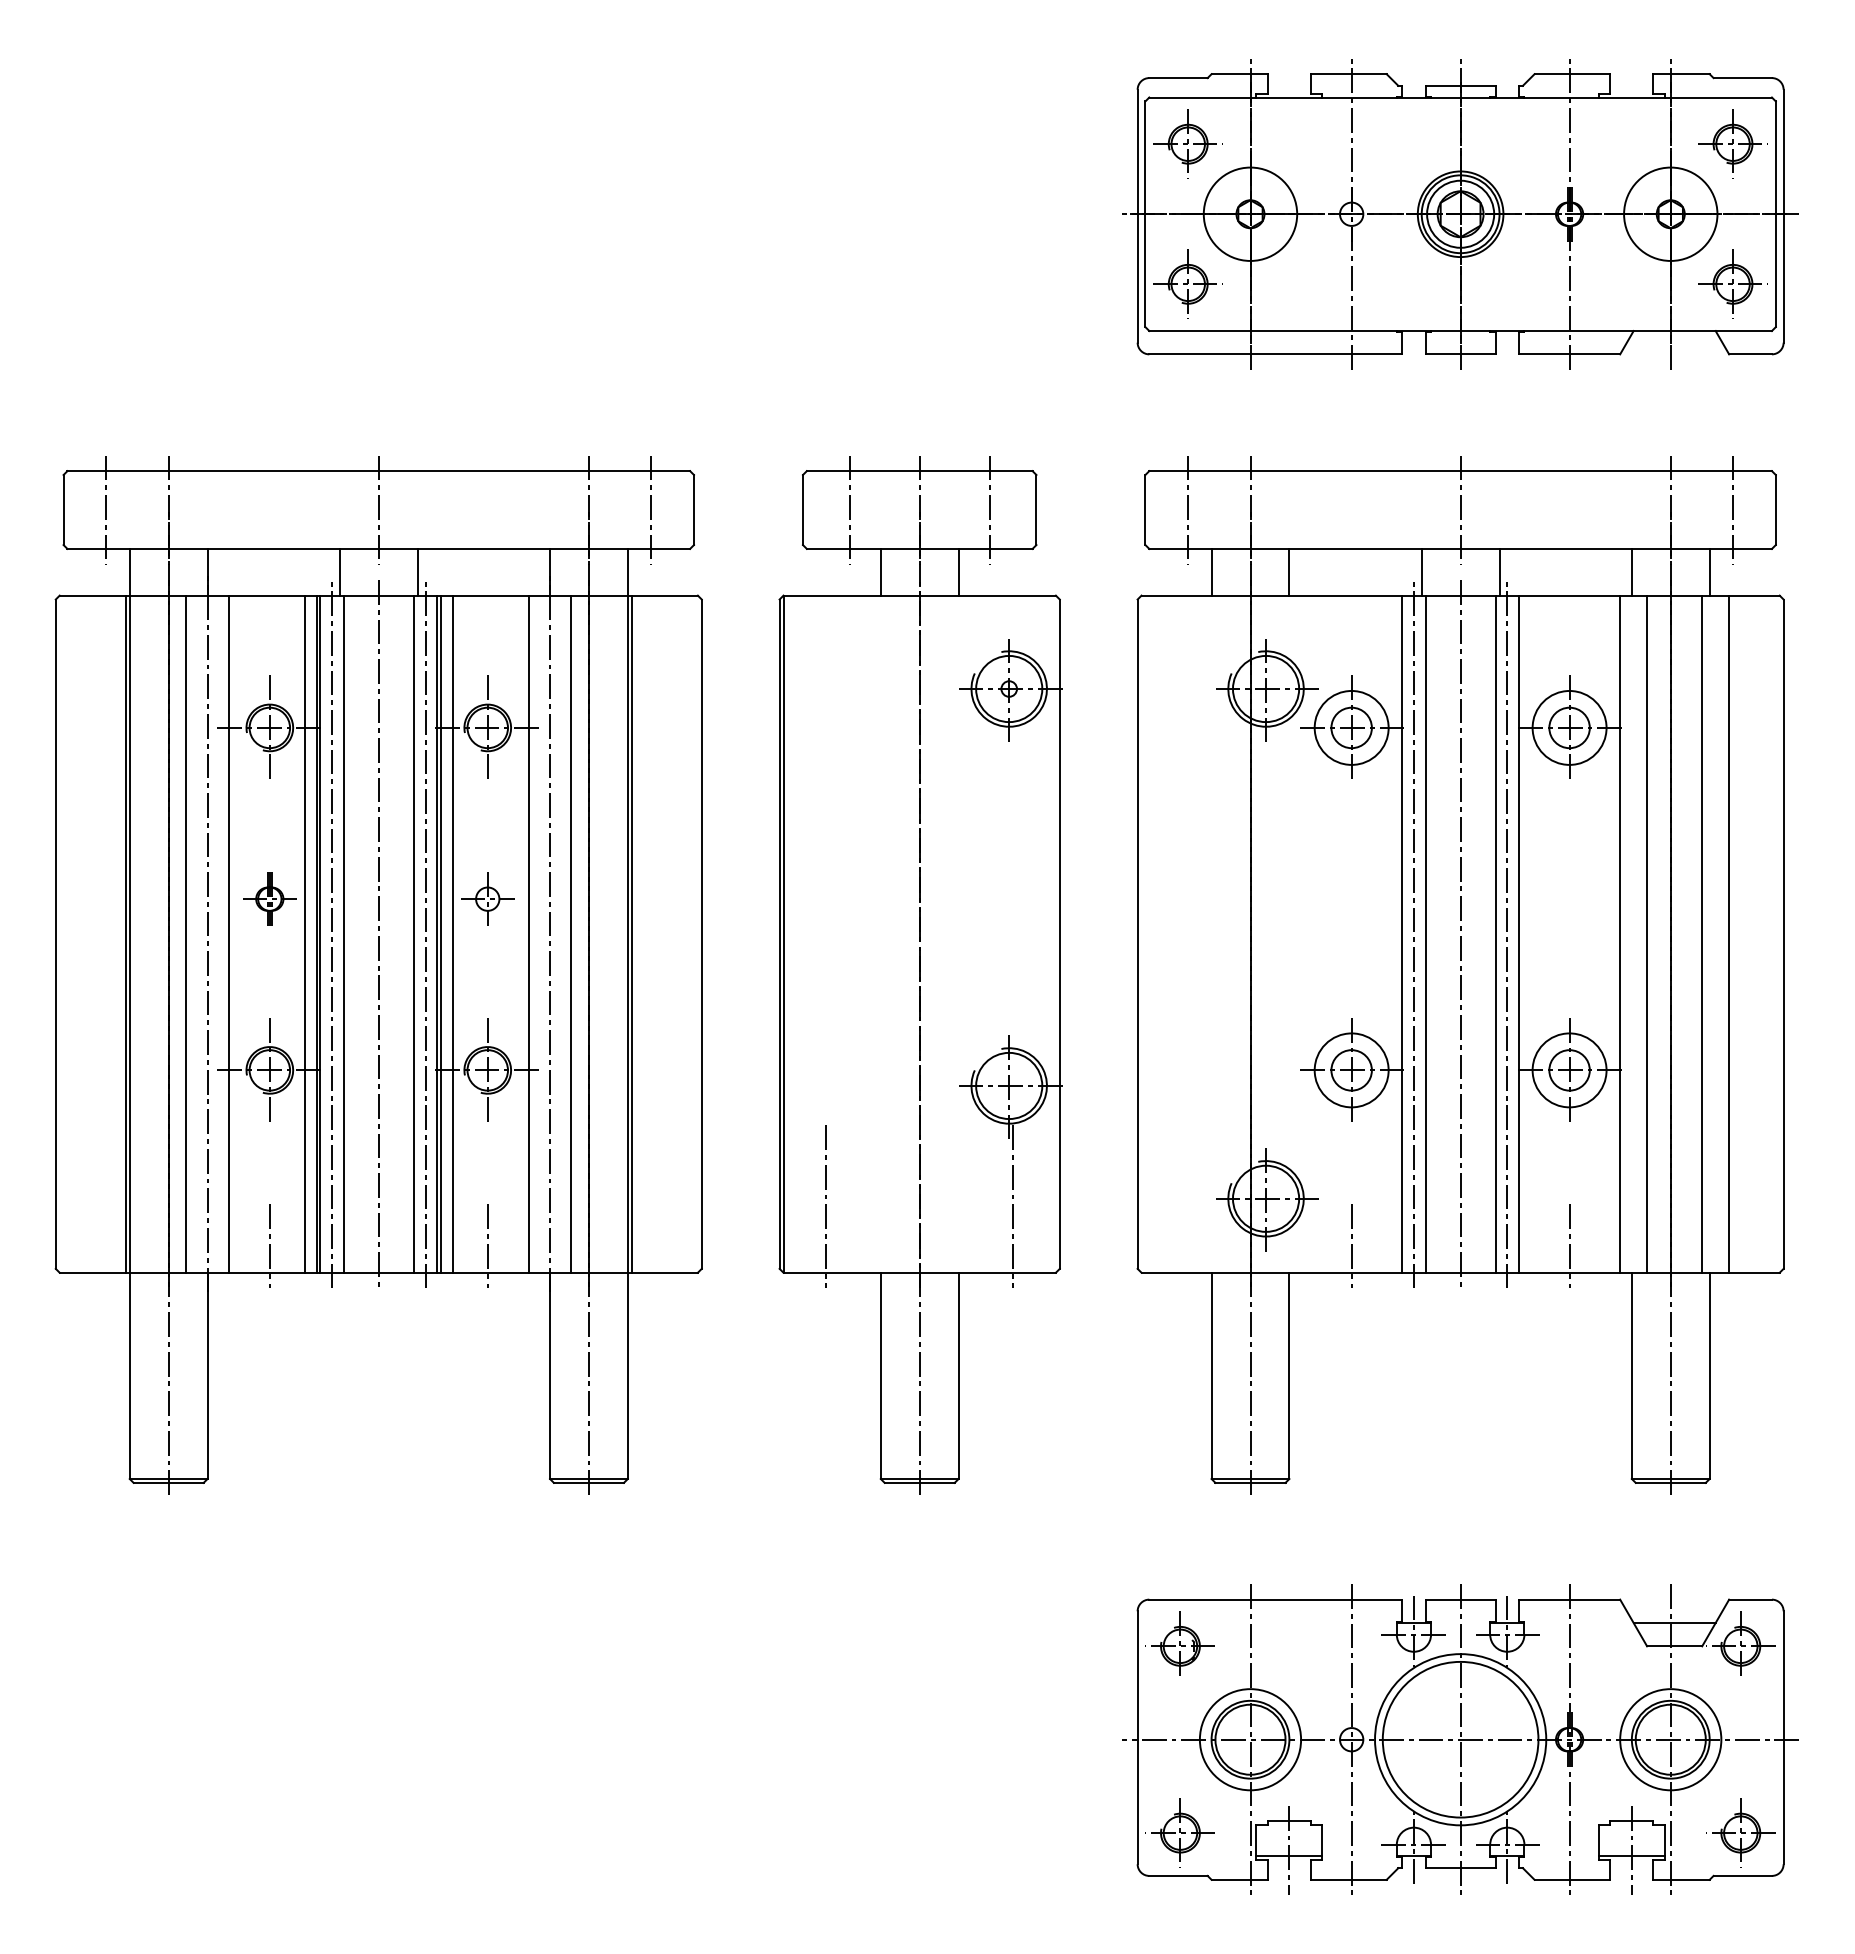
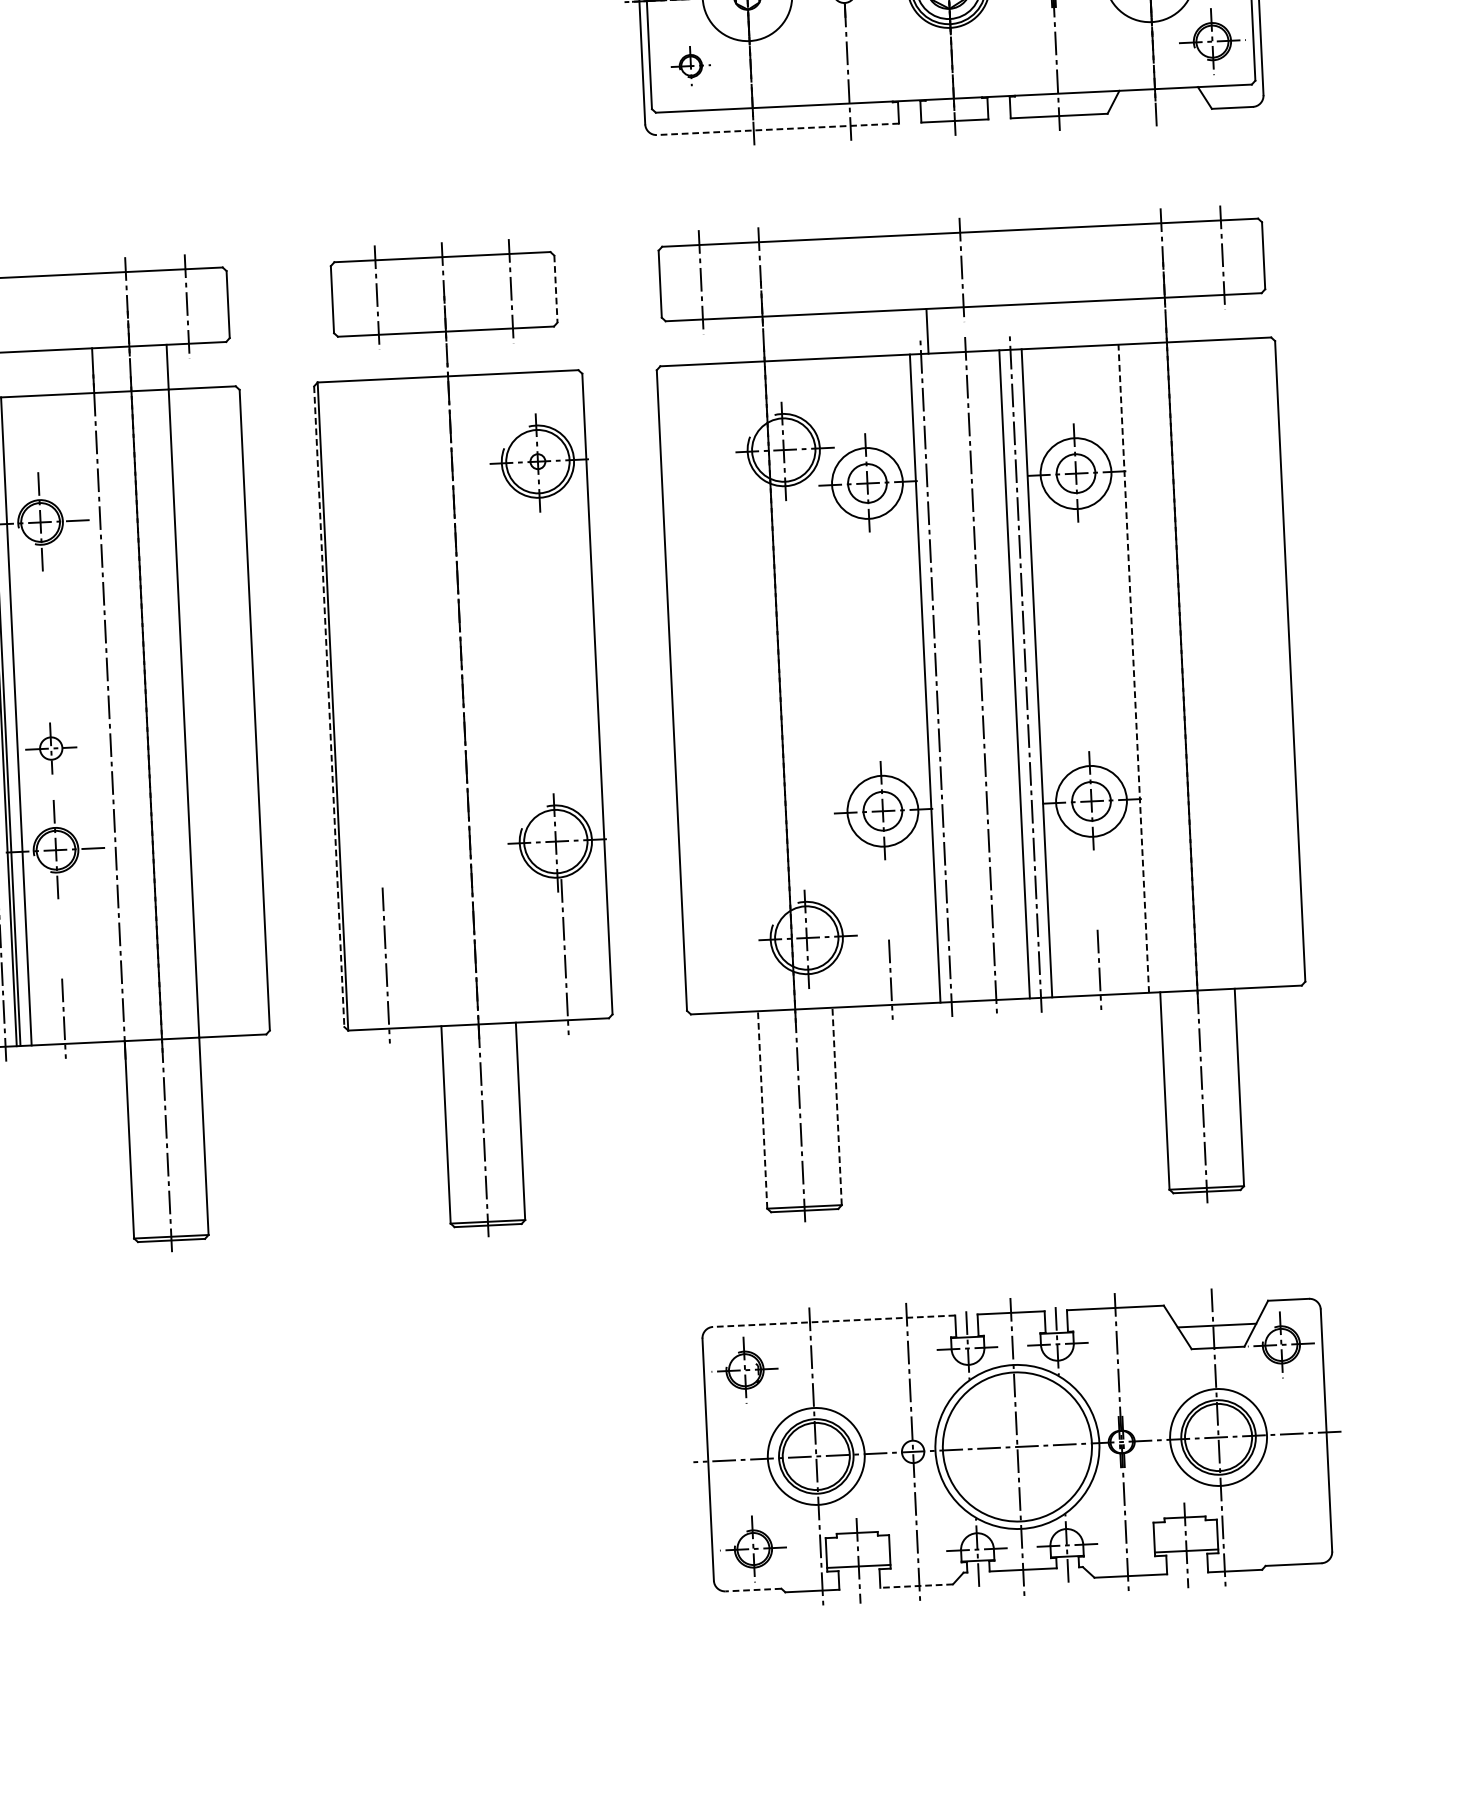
part: (1187, 283) -> (690, 65), size x0.6
line: (1275, 354) -> (777, 129), solid -> dashed
line: (1036, 510) -> (555, 289), solid -> dashed
line: (880, 571) -> (409, 355), removed
line: (958, 571) -> (484, 351), removed
line: (1211, 571) -> (726, 340), removed
line: (1289, 571) -> (800, 336), removed
line: (1499, 571) -> (1001, 327), removed
line: (1631, 571) -> (1128, 321), removed
line: (1709, 571) -> (1202, 317), removed
part: (487, 898) -> (50, 747), moved
line: (528, 933) -> (88, 717), removed
line: (571, 933) -> (130, 715), removed
line: (631, 933) -> (187, 712), removed
line: (1425, 933) -> (947, 676), removed
line: (1647, 933) -> (1159, 666), removed
line: (1702, 933) -> (1212, 664), removed
line: (1729, 933) -> (1238, 663), removed
line: (779, 934) -> (329, 706), solid -> dashed
line: (1620, 934) -> (1134, 669), solid -> dashed
line: (1211, 1375) -> (762, 1109), solid -> dashed
line: (1289, 1375) -> (837, 1106), solid -> dashed
line: (1275, 1599) -> (833, 1321), solid -> dashed
part: (1740, 1832) -> (1289, 1523), removed
line: (1178, 1875) -> (753, 1589), solid -> dashed
line: (1348, 1879) -> (916, 1585), solid -> dashed

